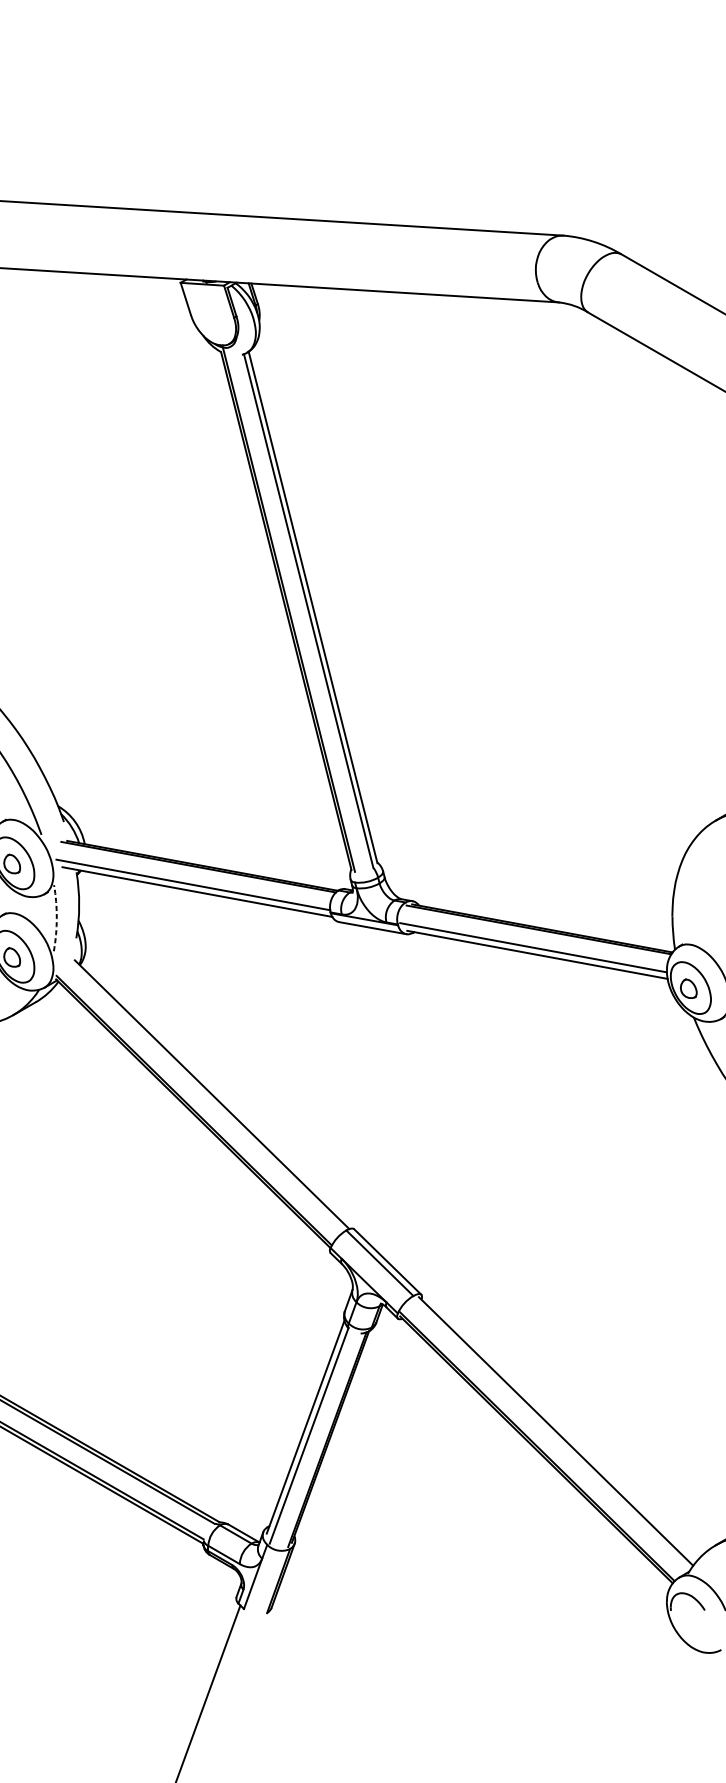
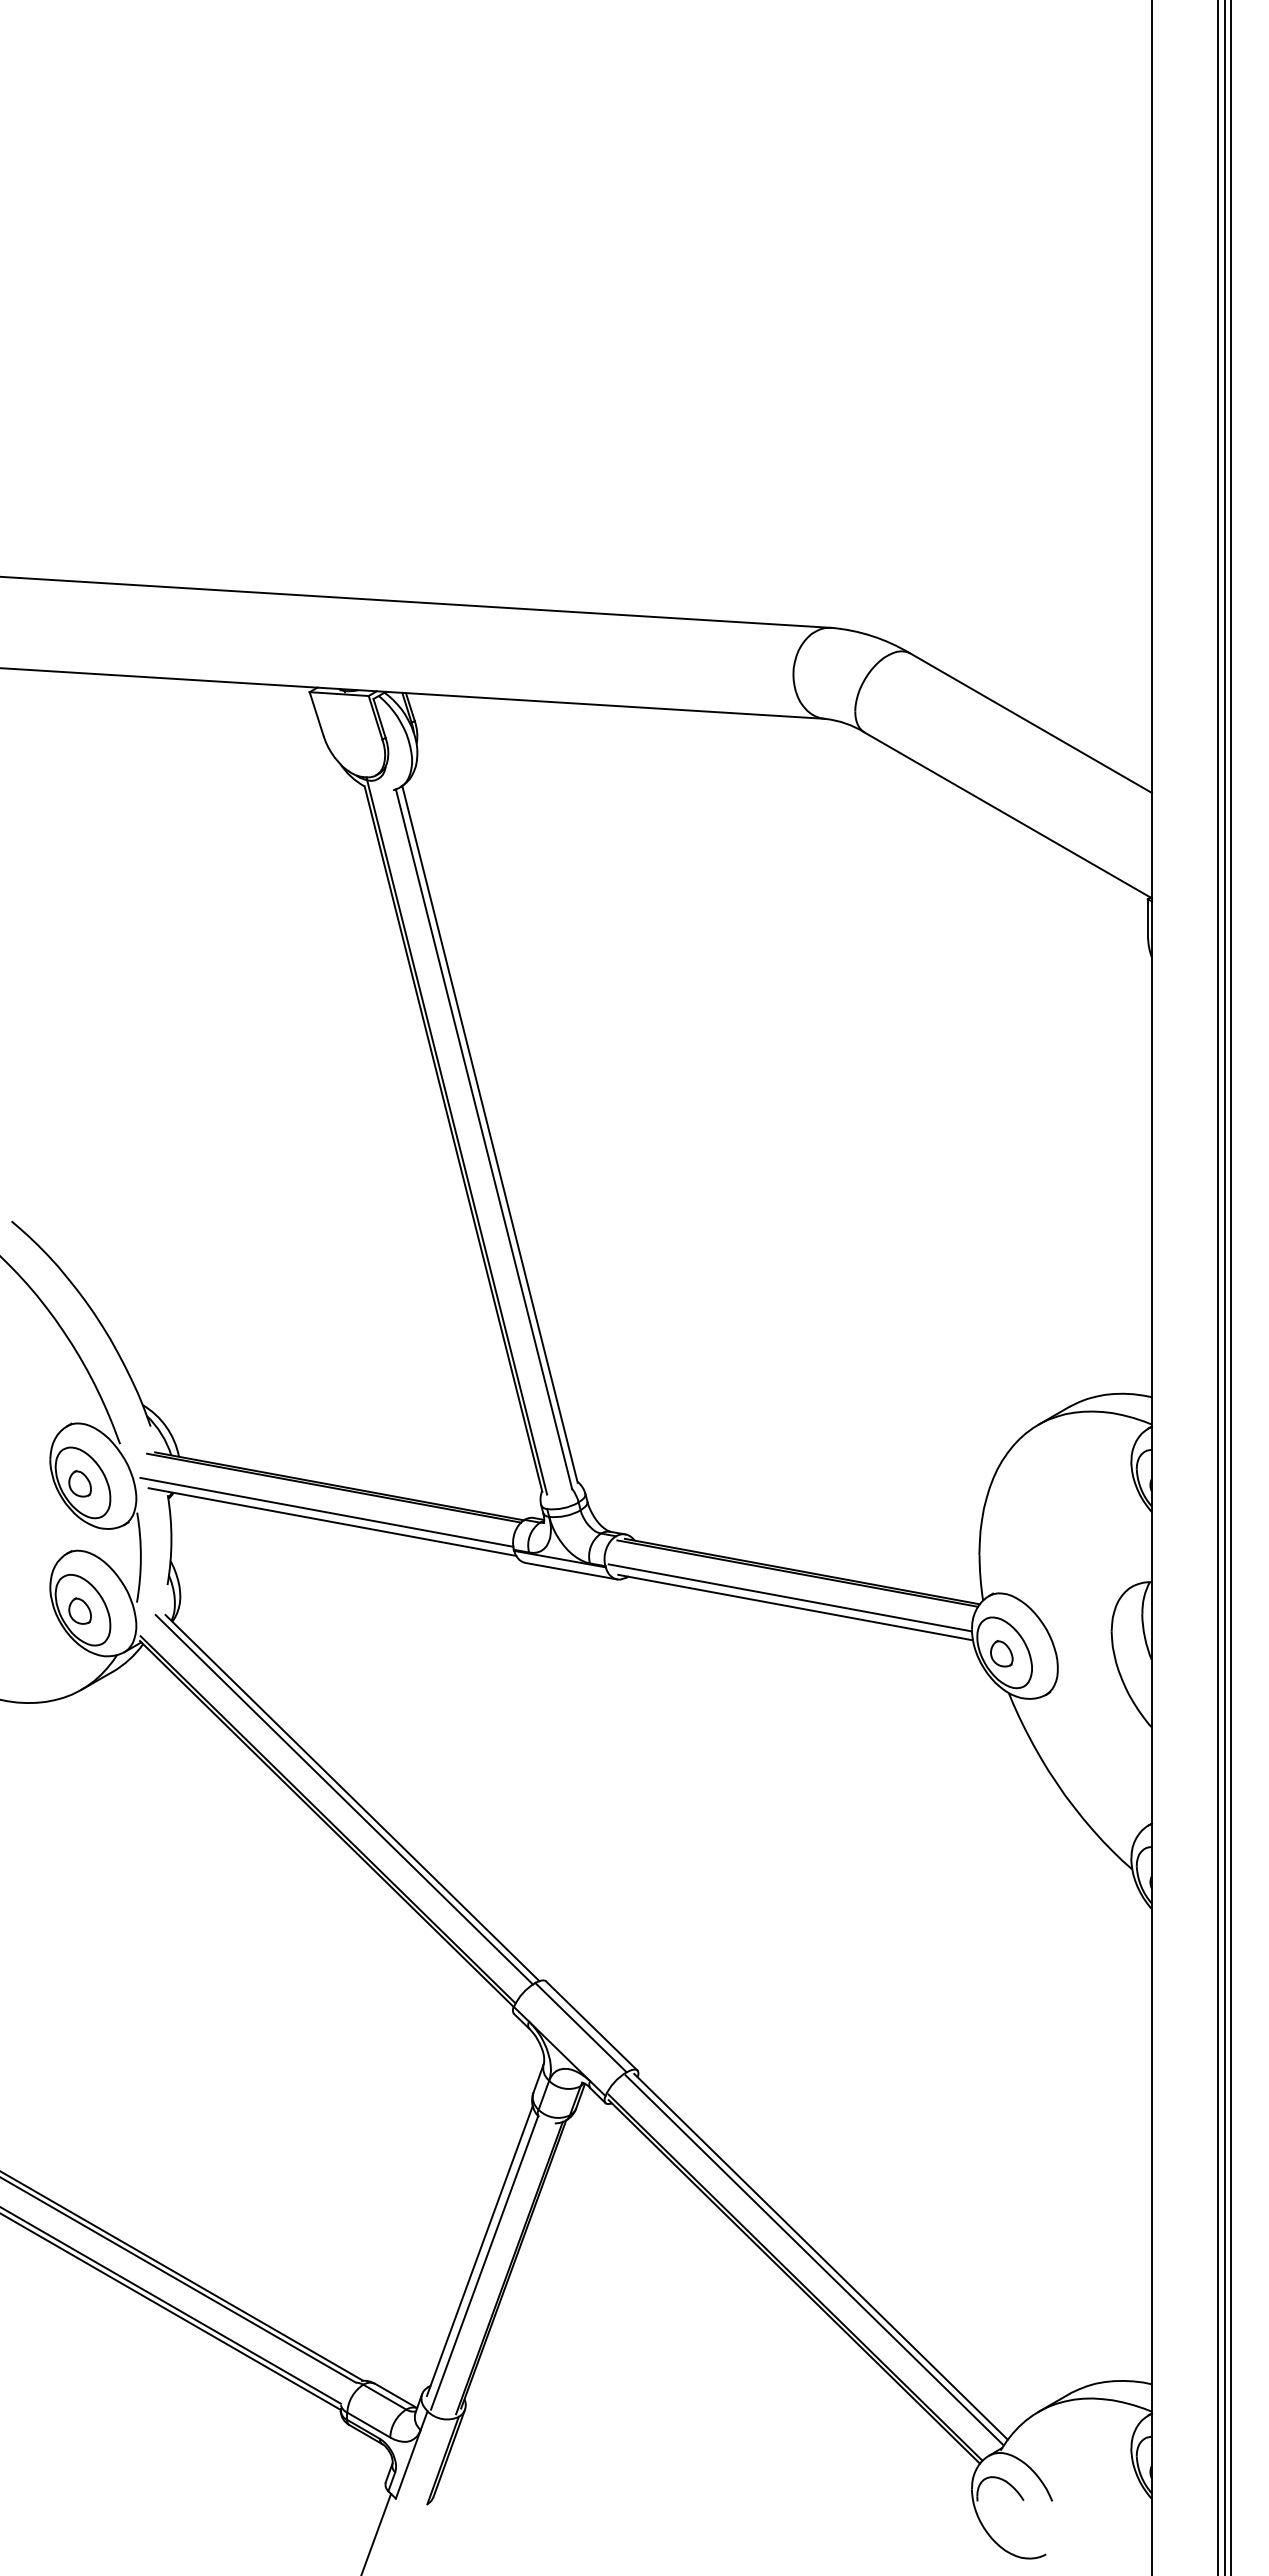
arc: (56, 918) -> (140, 1557), dashed -> solid
line: (205, 1095) -> (343, 1799), added
line: (551, 1434) -> (814, 2260), added

